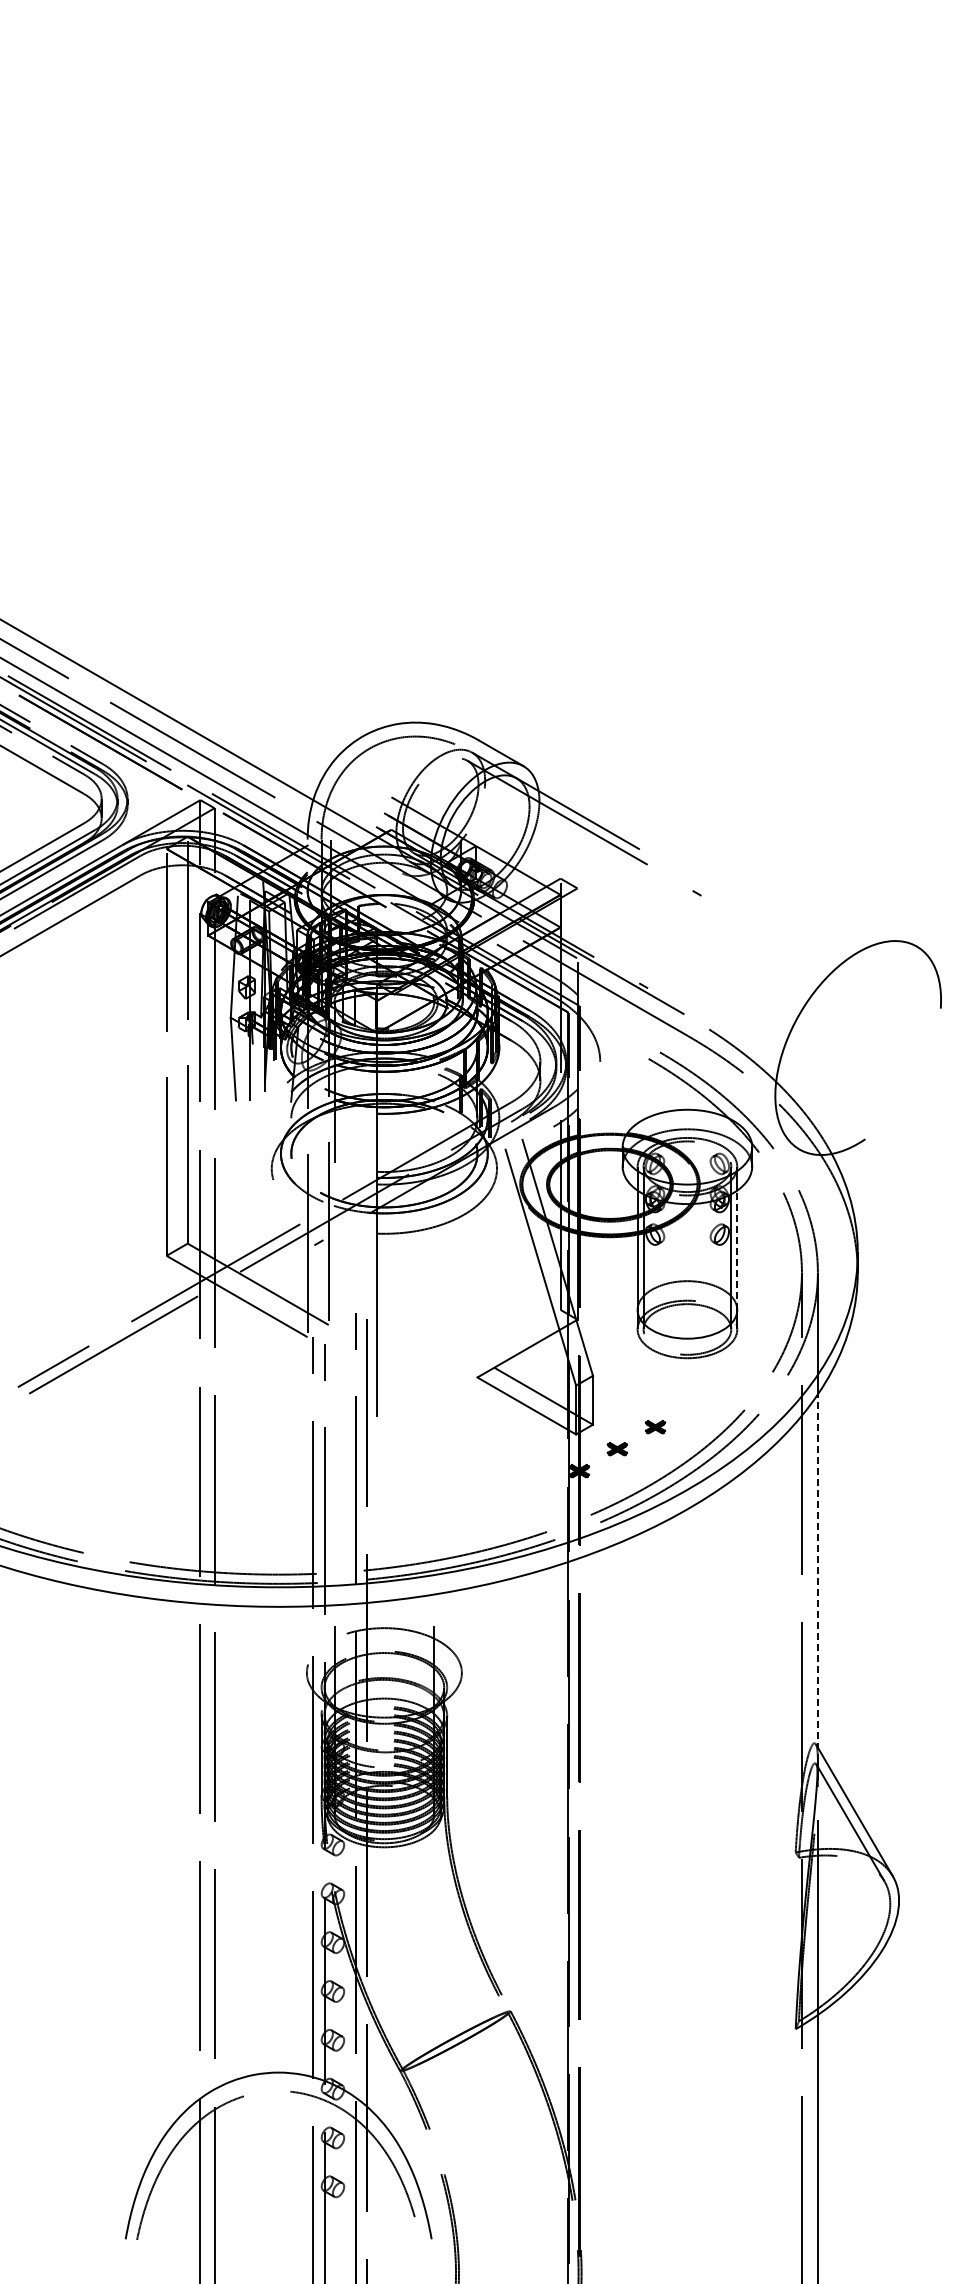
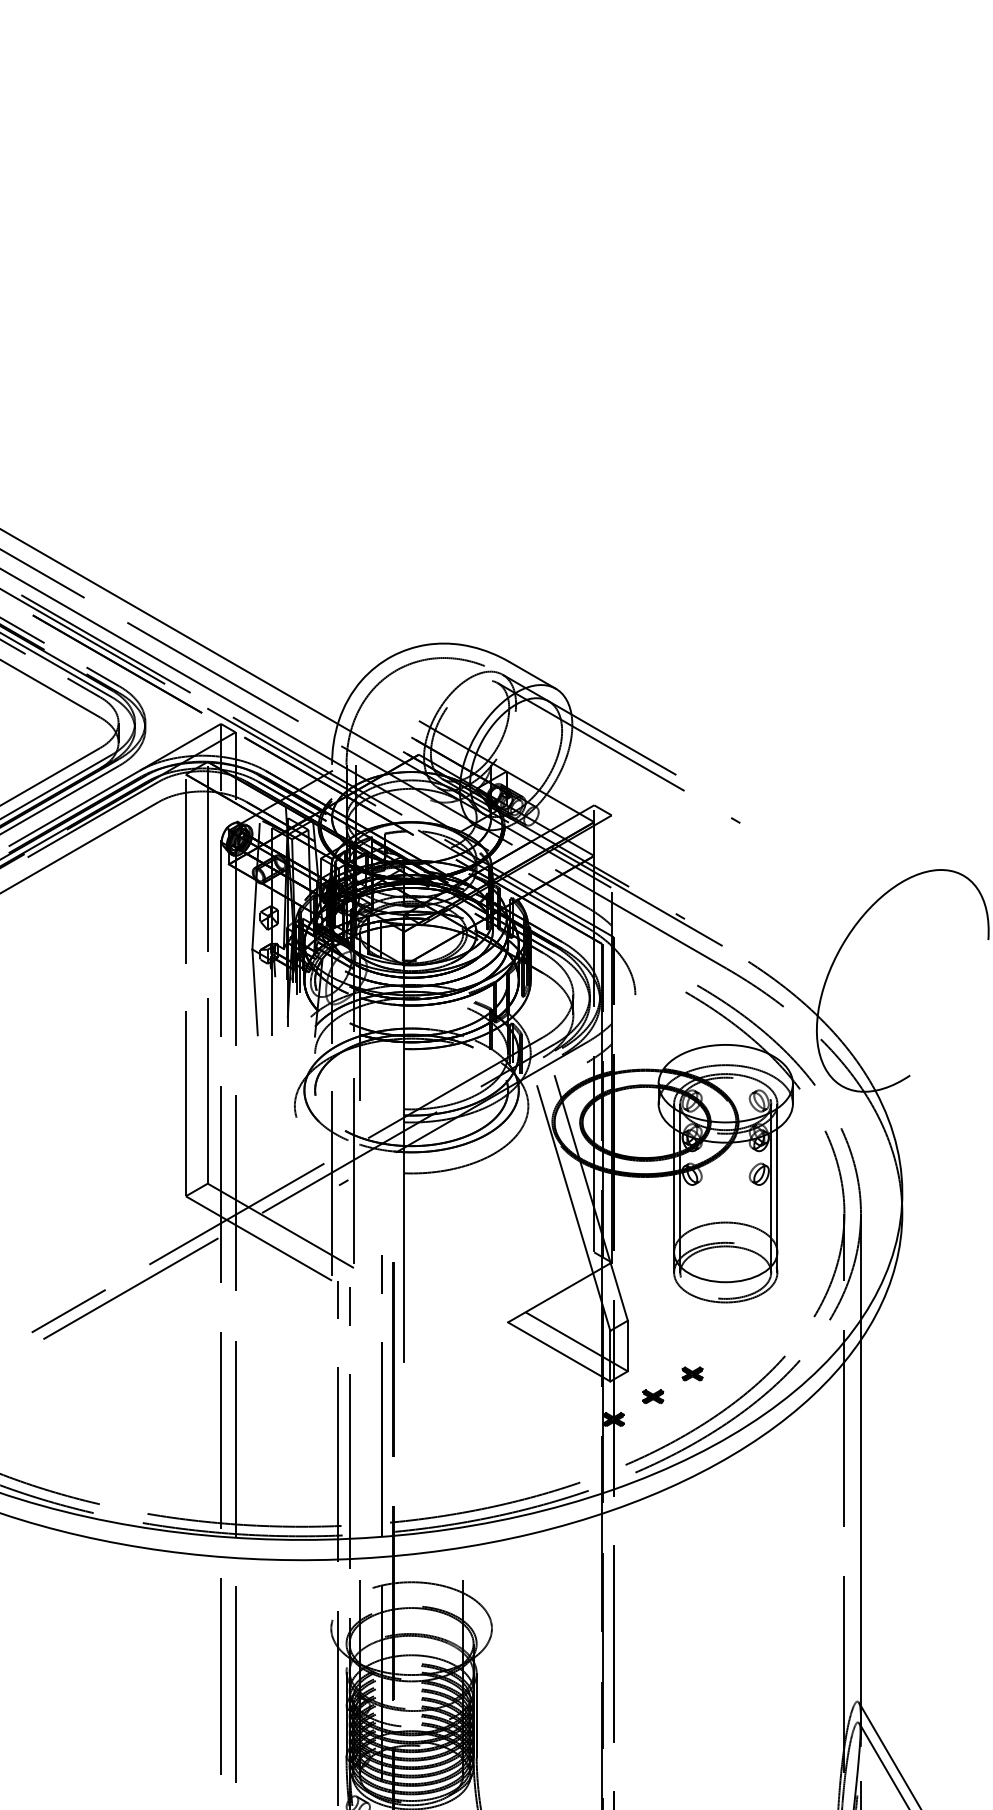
line: (737, 1250) -> (777, 1190), dashed -> solid
line: (817, 1577) -> (860, 1529), dashed -> solid

